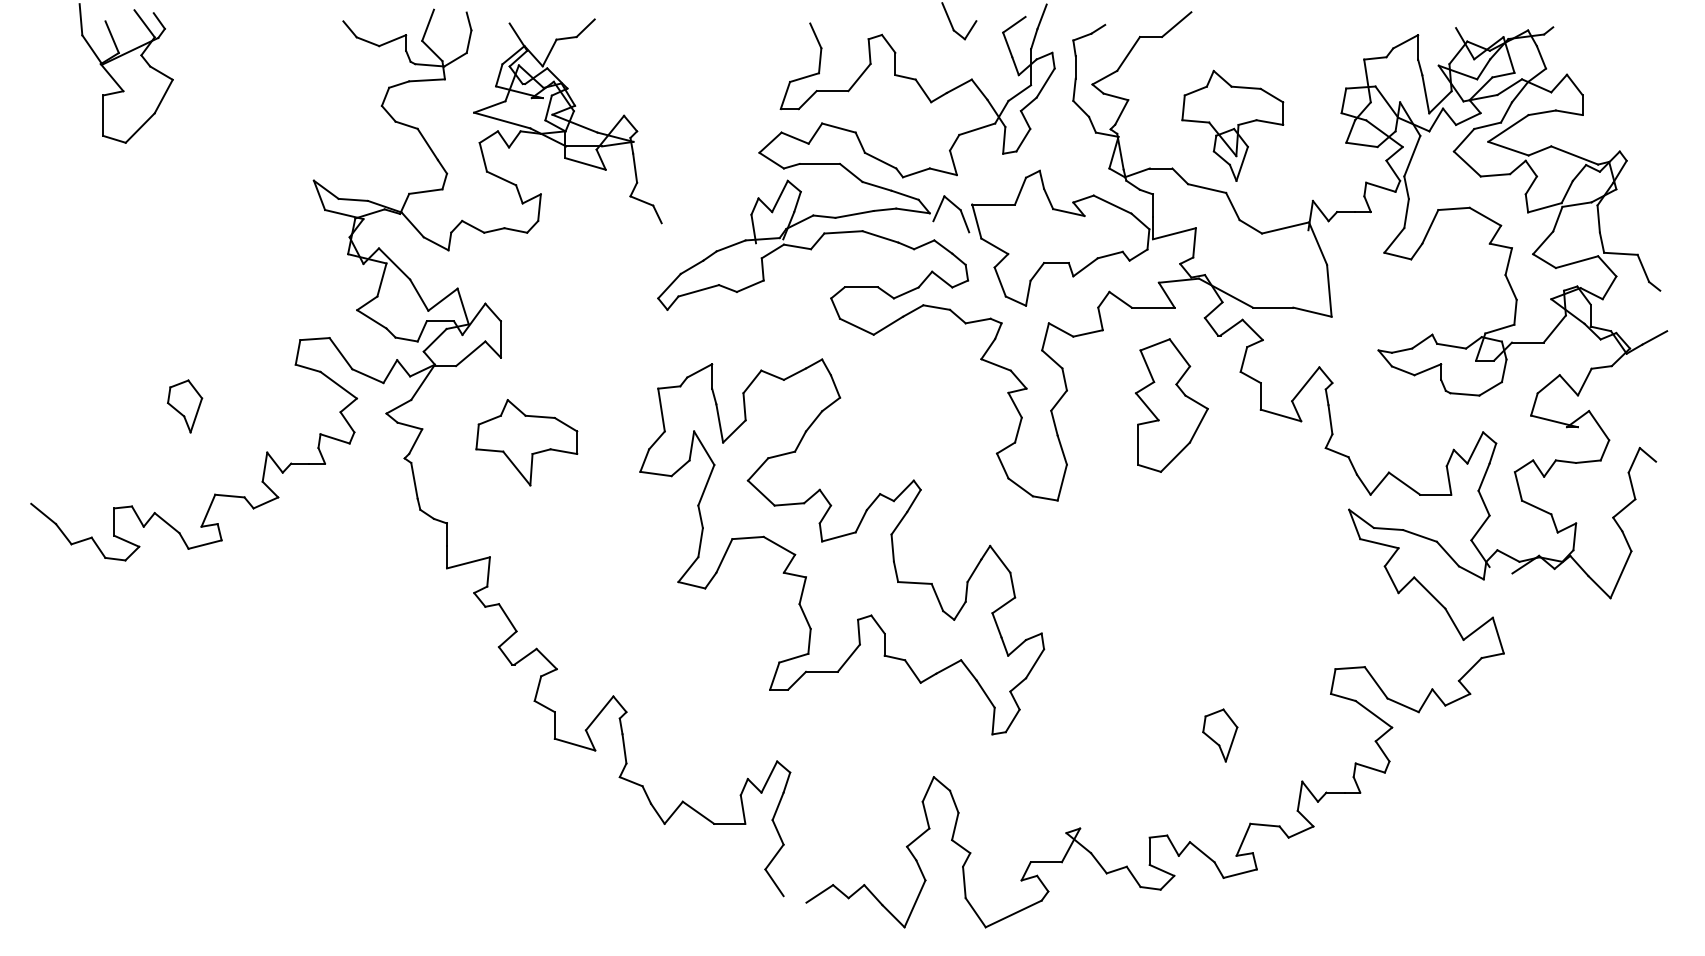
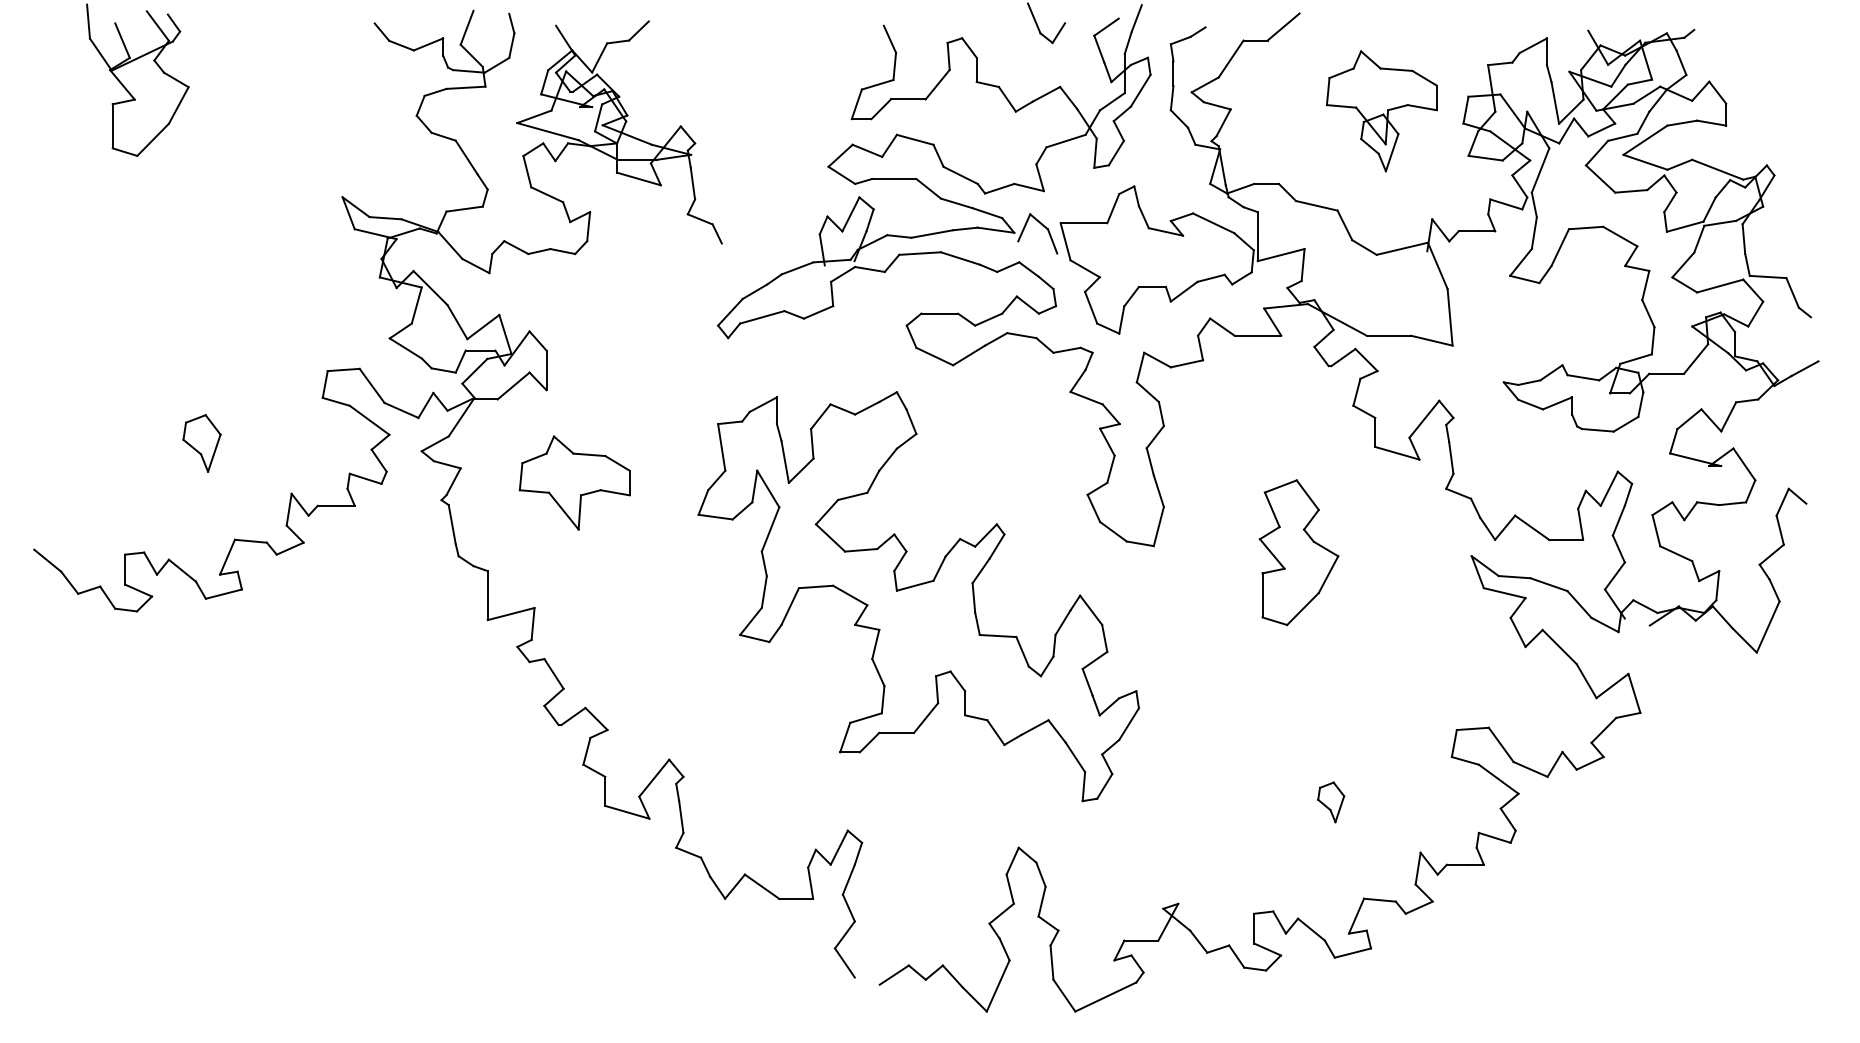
part: (1232, 125) -> (1381, 110), moved
part: (1171, 405) -> (1298, 552), moved
part: (1220, 735) -> (1331, 802), size x0.7

